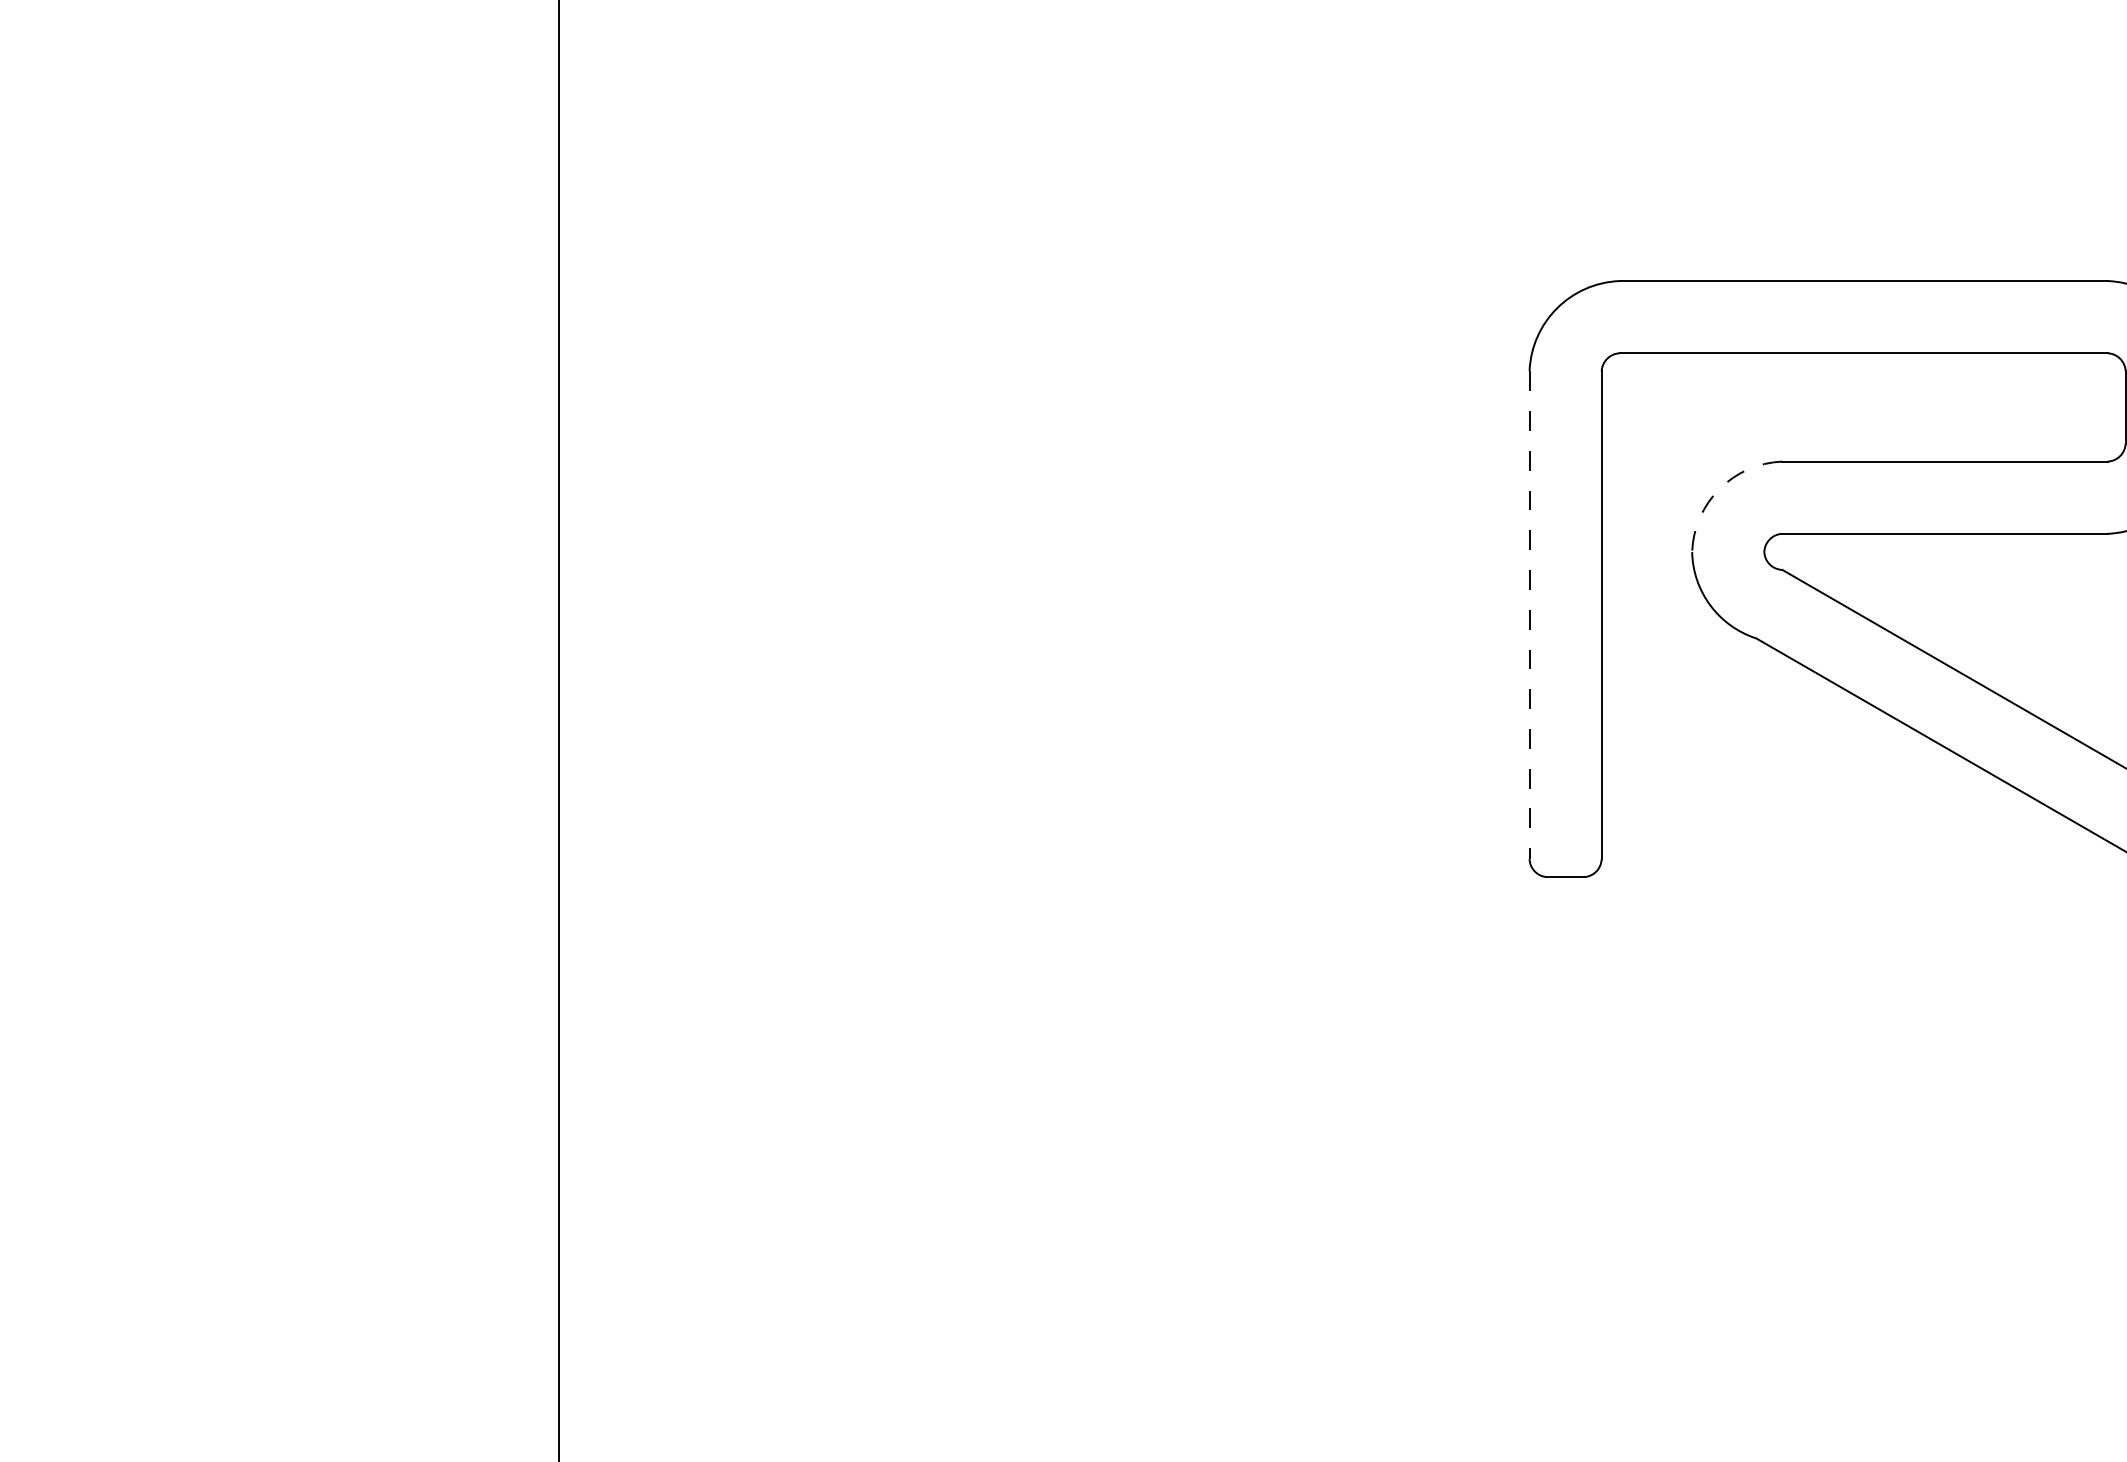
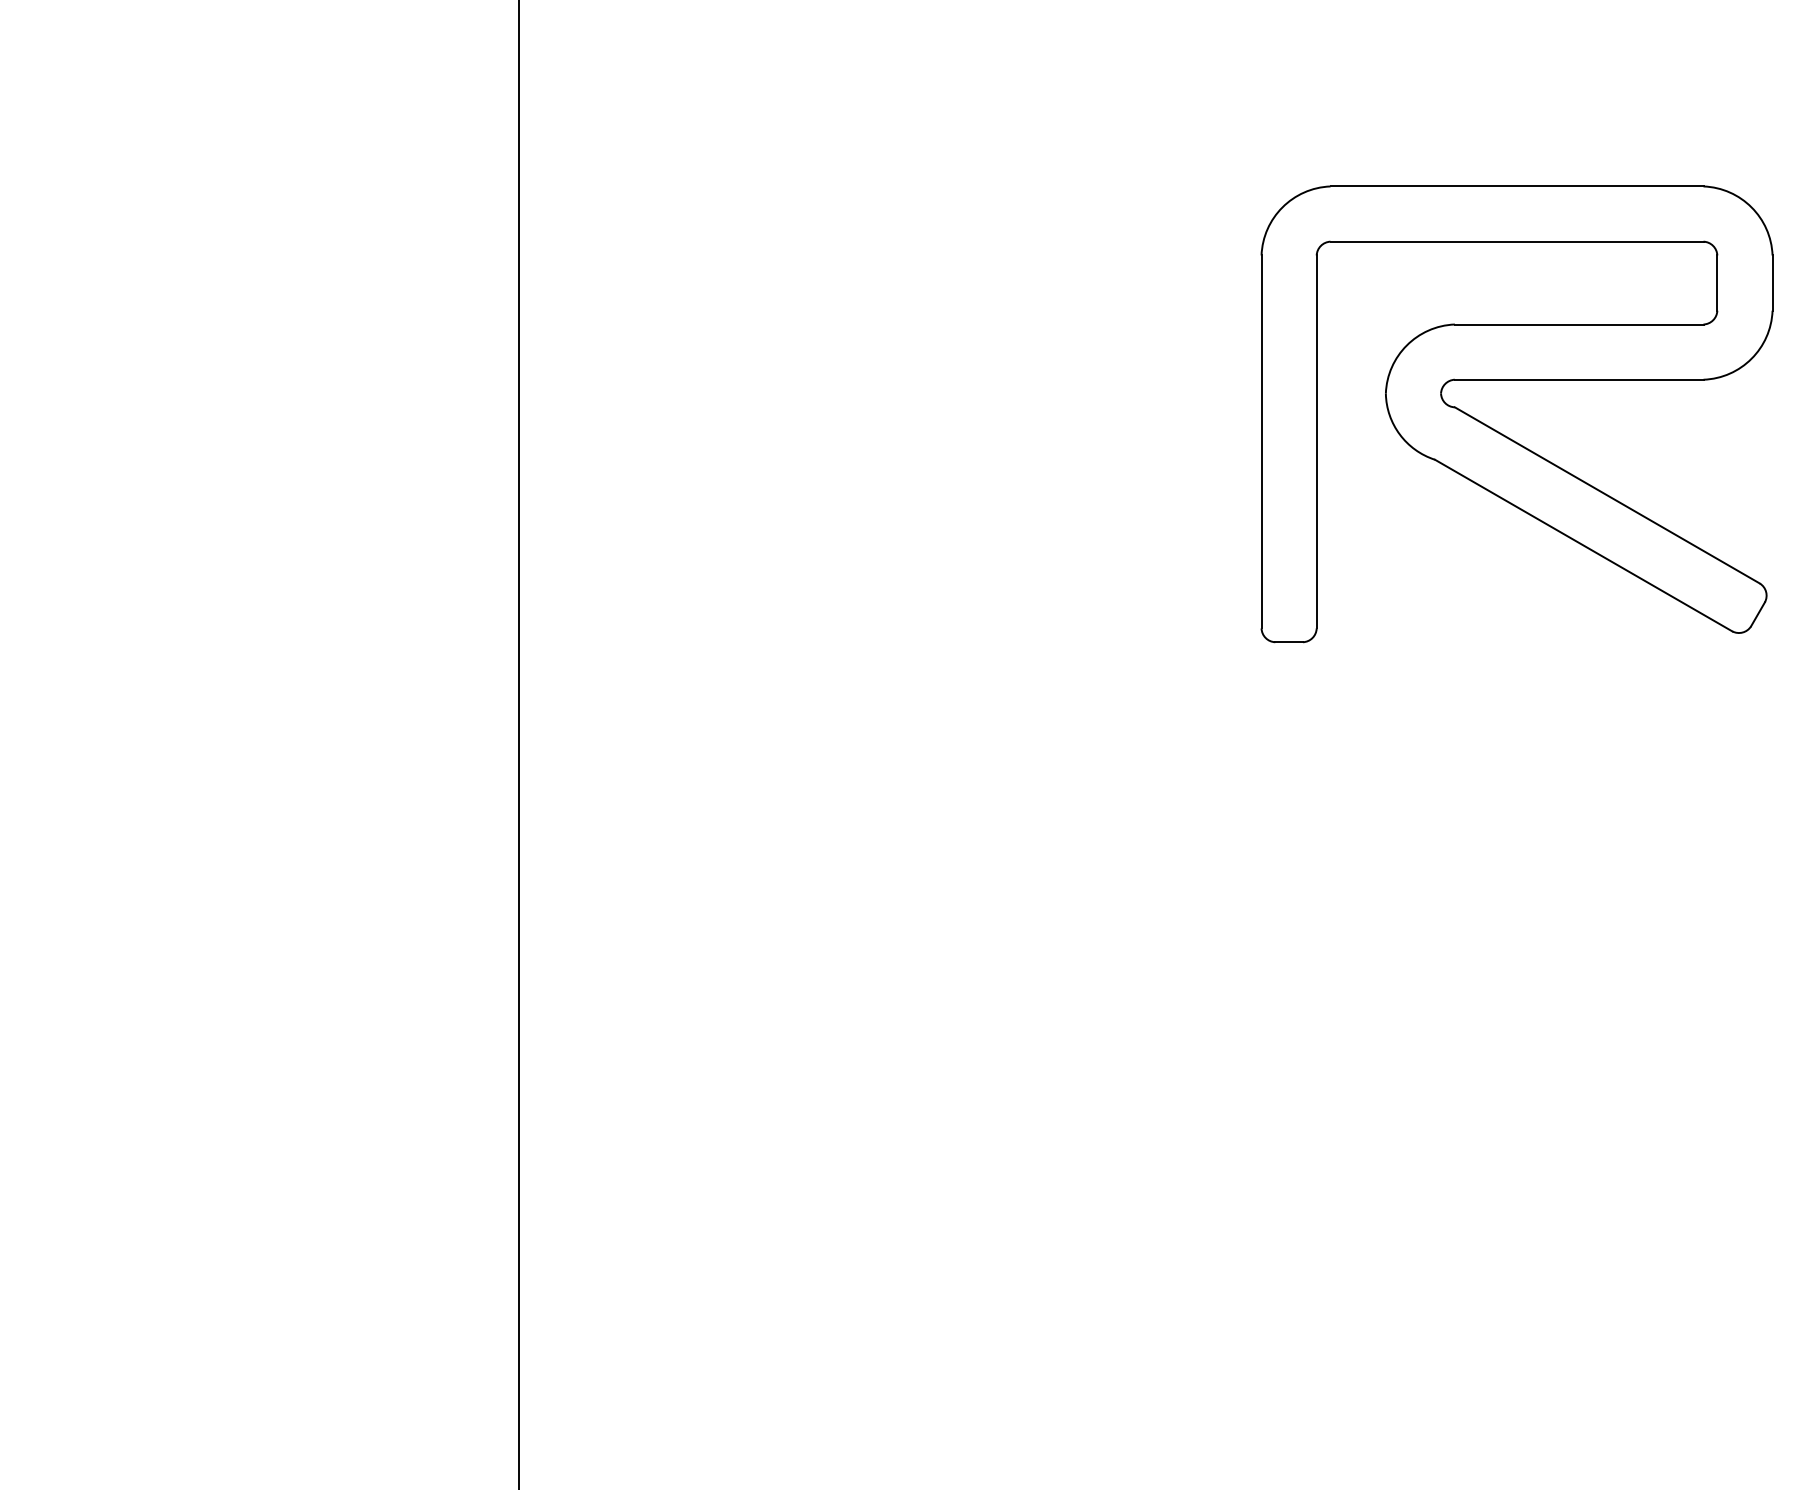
arc: (1719, 489) -> (1406, 345), dashed -> solid
line: (1529, 615) -> (1261, 442), dashed -> solid

